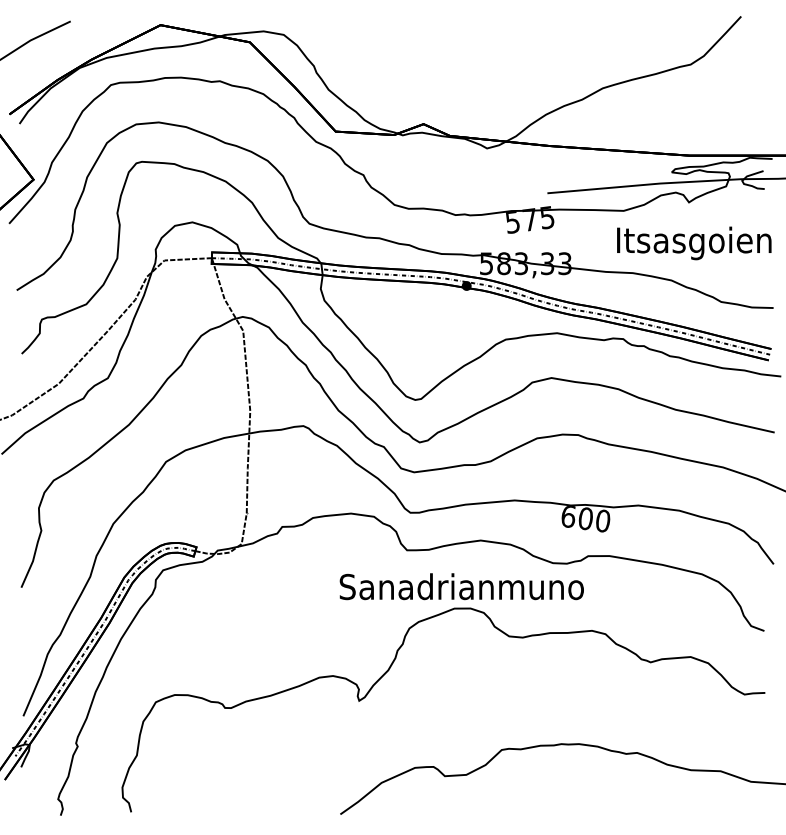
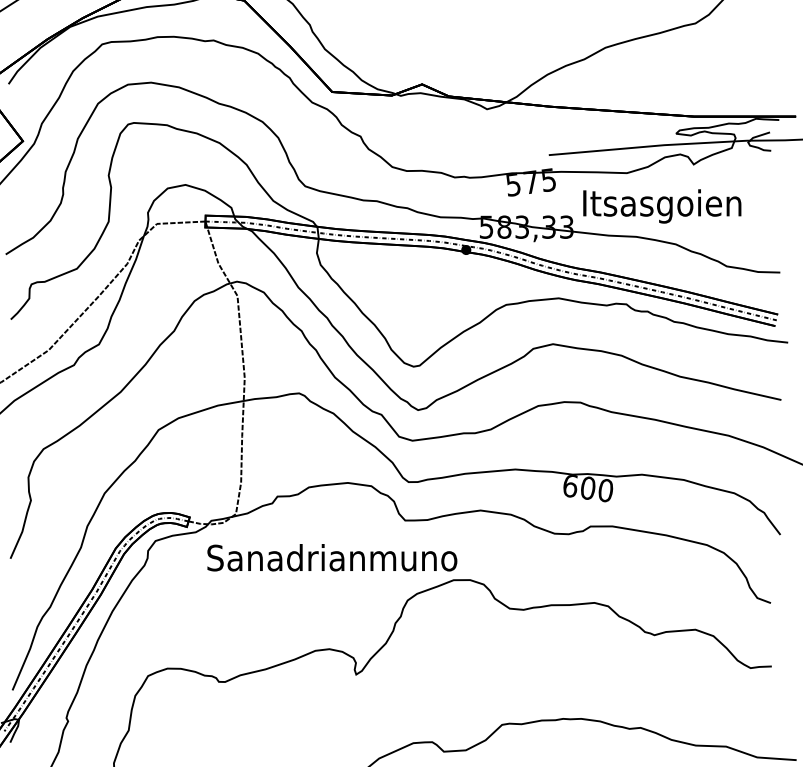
text: (694, 243) -> (662, 206), moved
text: (461, 586) -> (331, 557), moved

